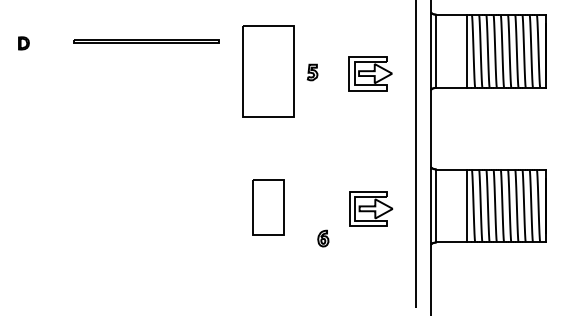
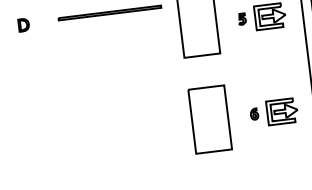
part: (23, 43) -> (23, 25), size x1.43
part: (312, 72) -> (242, 19), moved
part: (268, 207) -> (210, 119), size x1.67
part: (323, 238) -> (254, 114), moved

